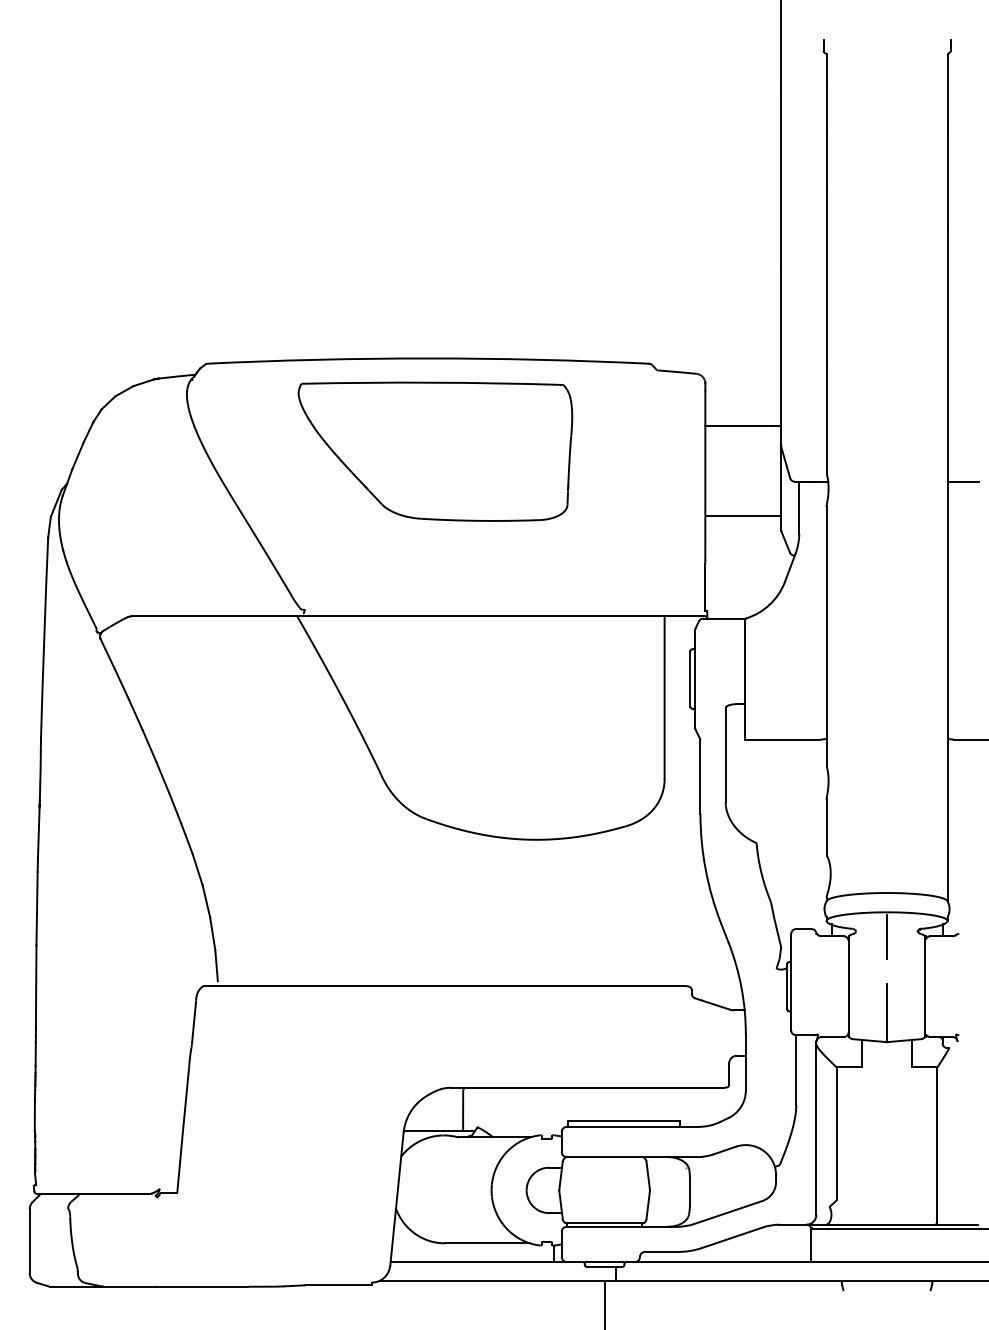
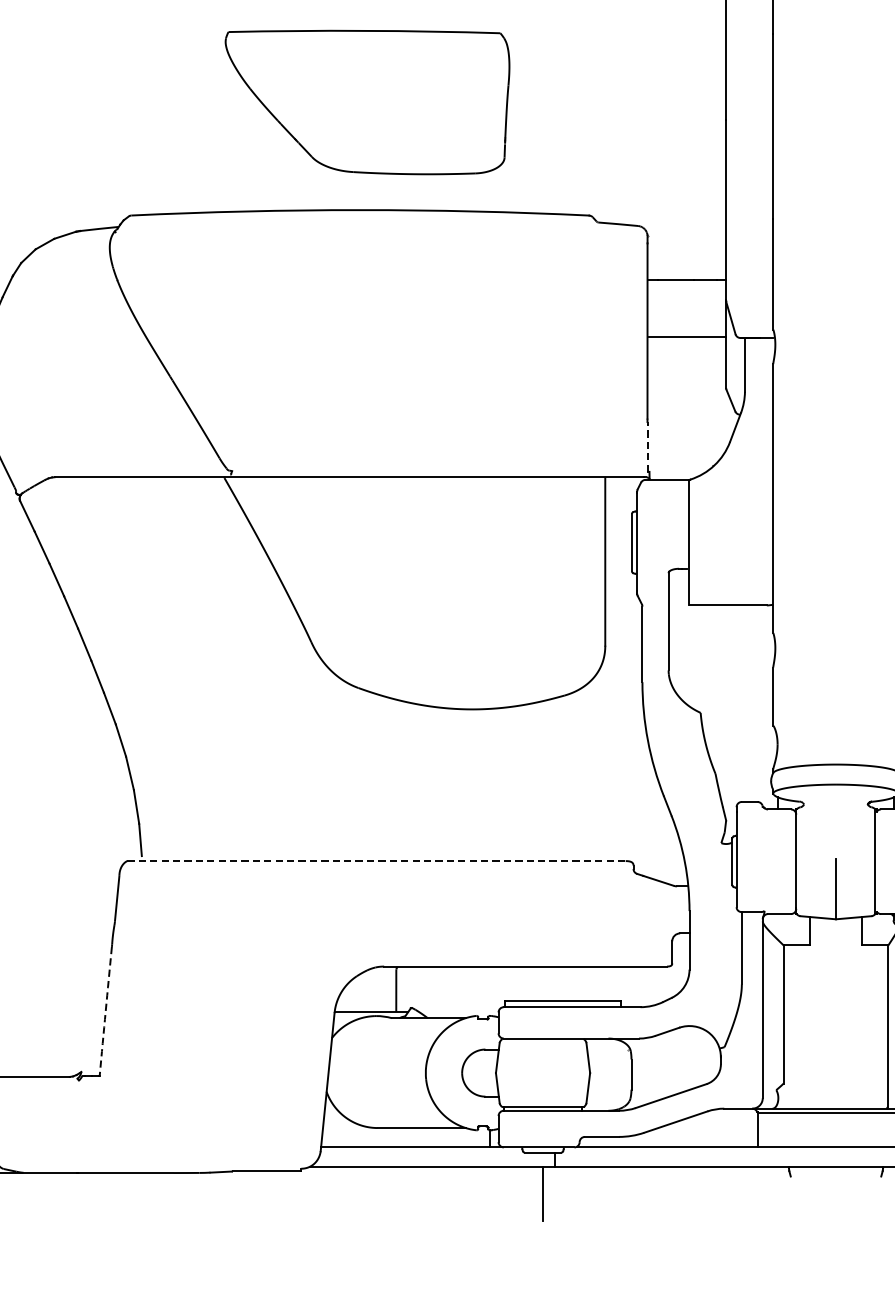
part: (435, 451) -> (367, 102), moved
line: (743, 515) -> (687, 336), moved
line: (705, 587) -> (647, 447), solid -> dashed
line: (887, 936) -> (836, 809), removed
line: (444, 986) -> (376, 861), solid -> dashed
arc: (183, 1130) -> (106, 1010), solid -> dashed

